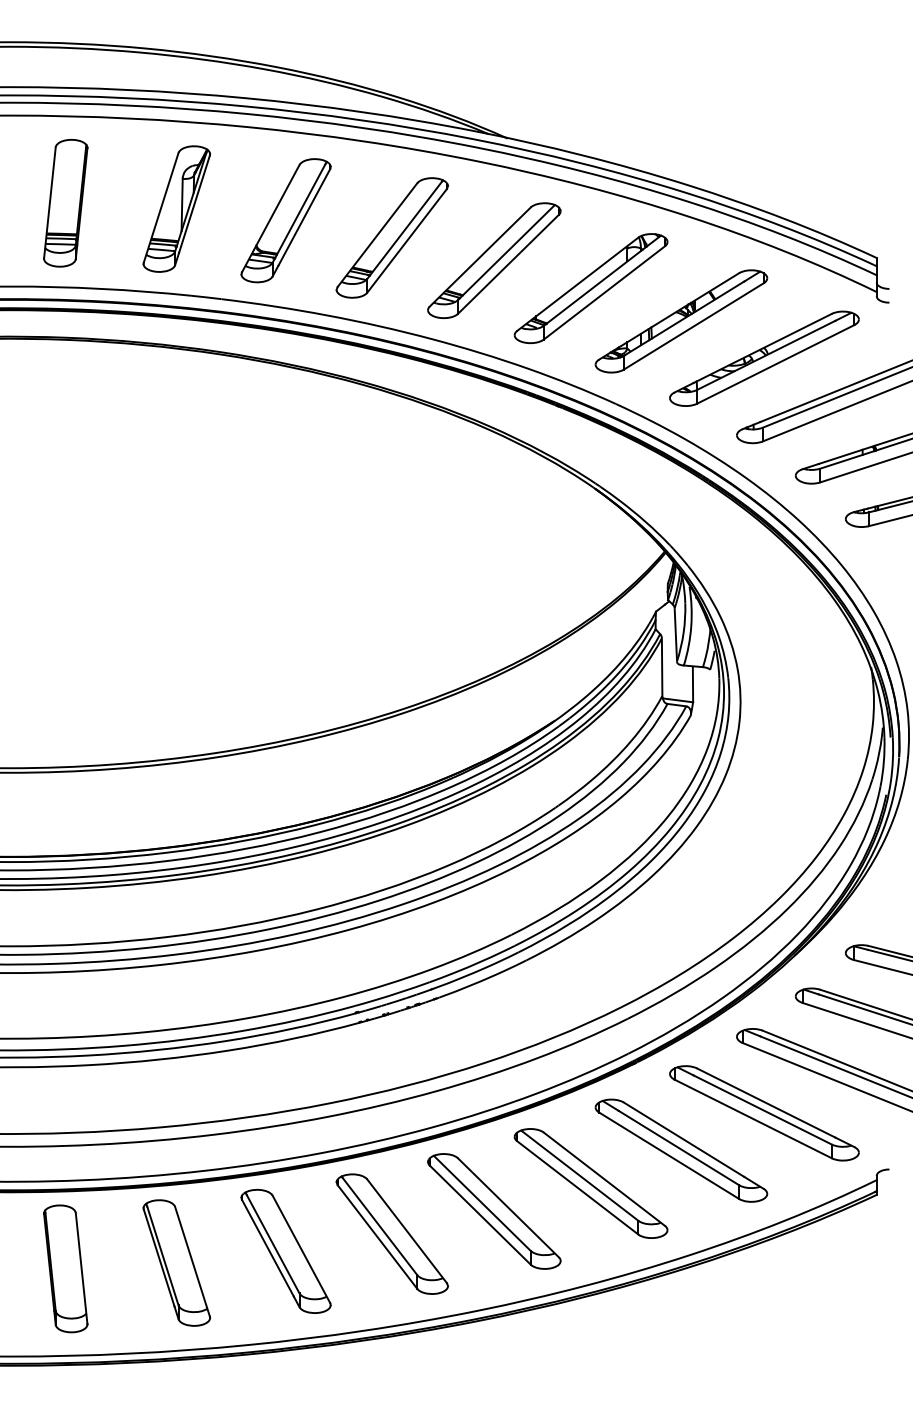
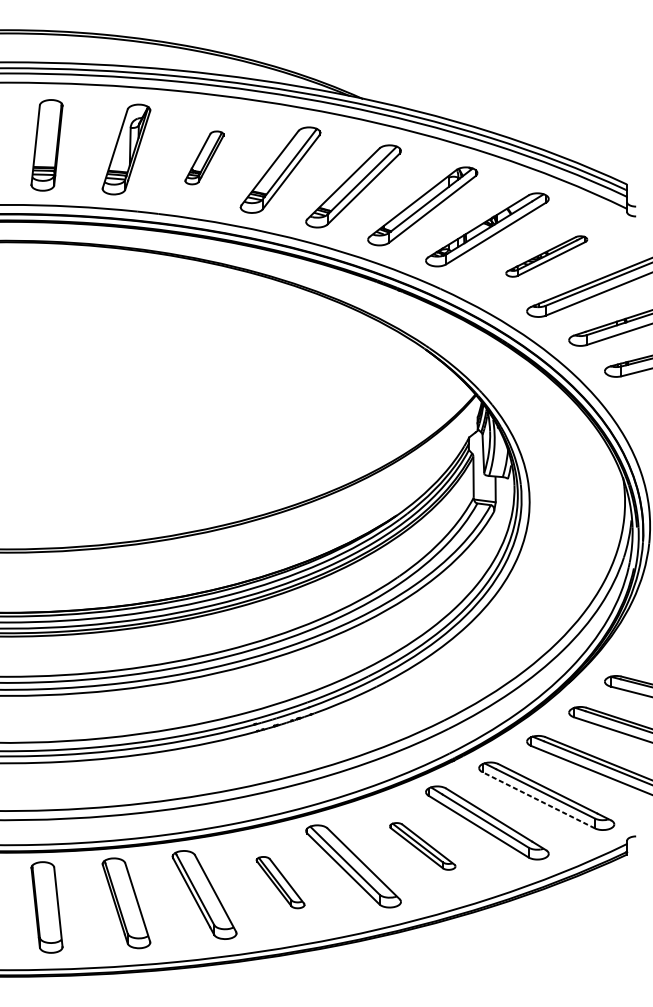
part: (285, 220) -> (204, 157), size x0.6
part: (764, 358) -> (546, 256), size x0.6
line: (753, 1118) -> (538, 799), solid -> dashed
part: (590, 1183) -> (422, 846), size x0.6
part: (392, 1233) -> (280, 882), size x0.6

